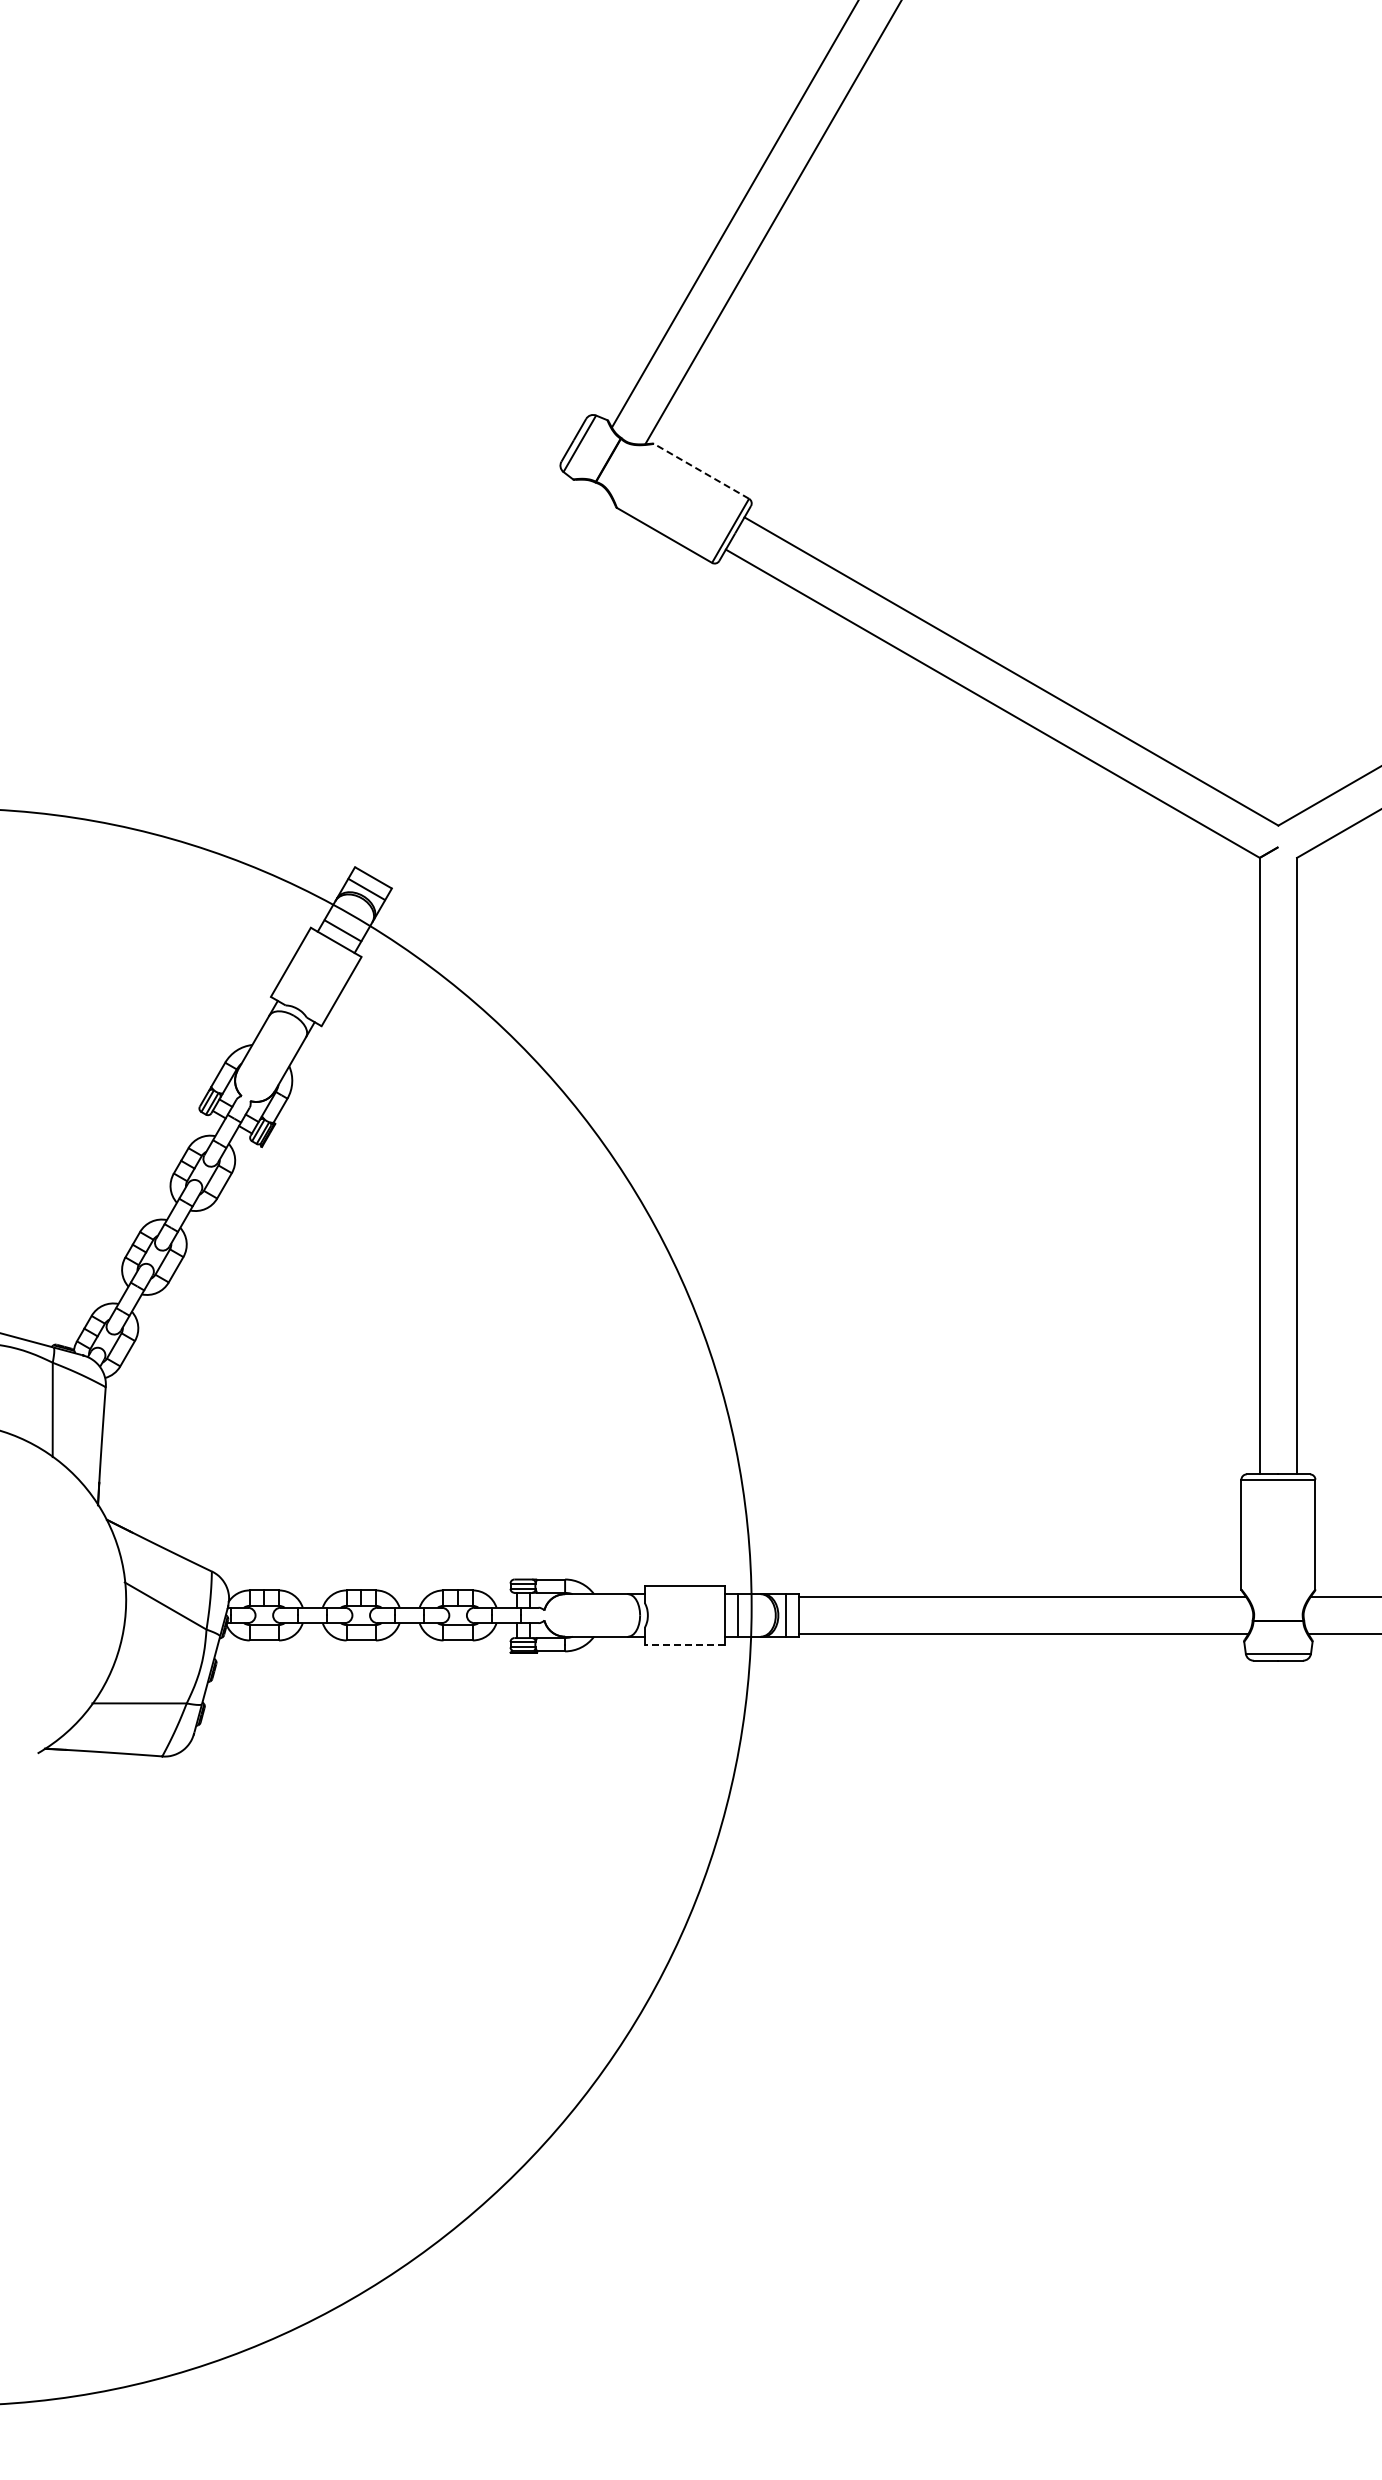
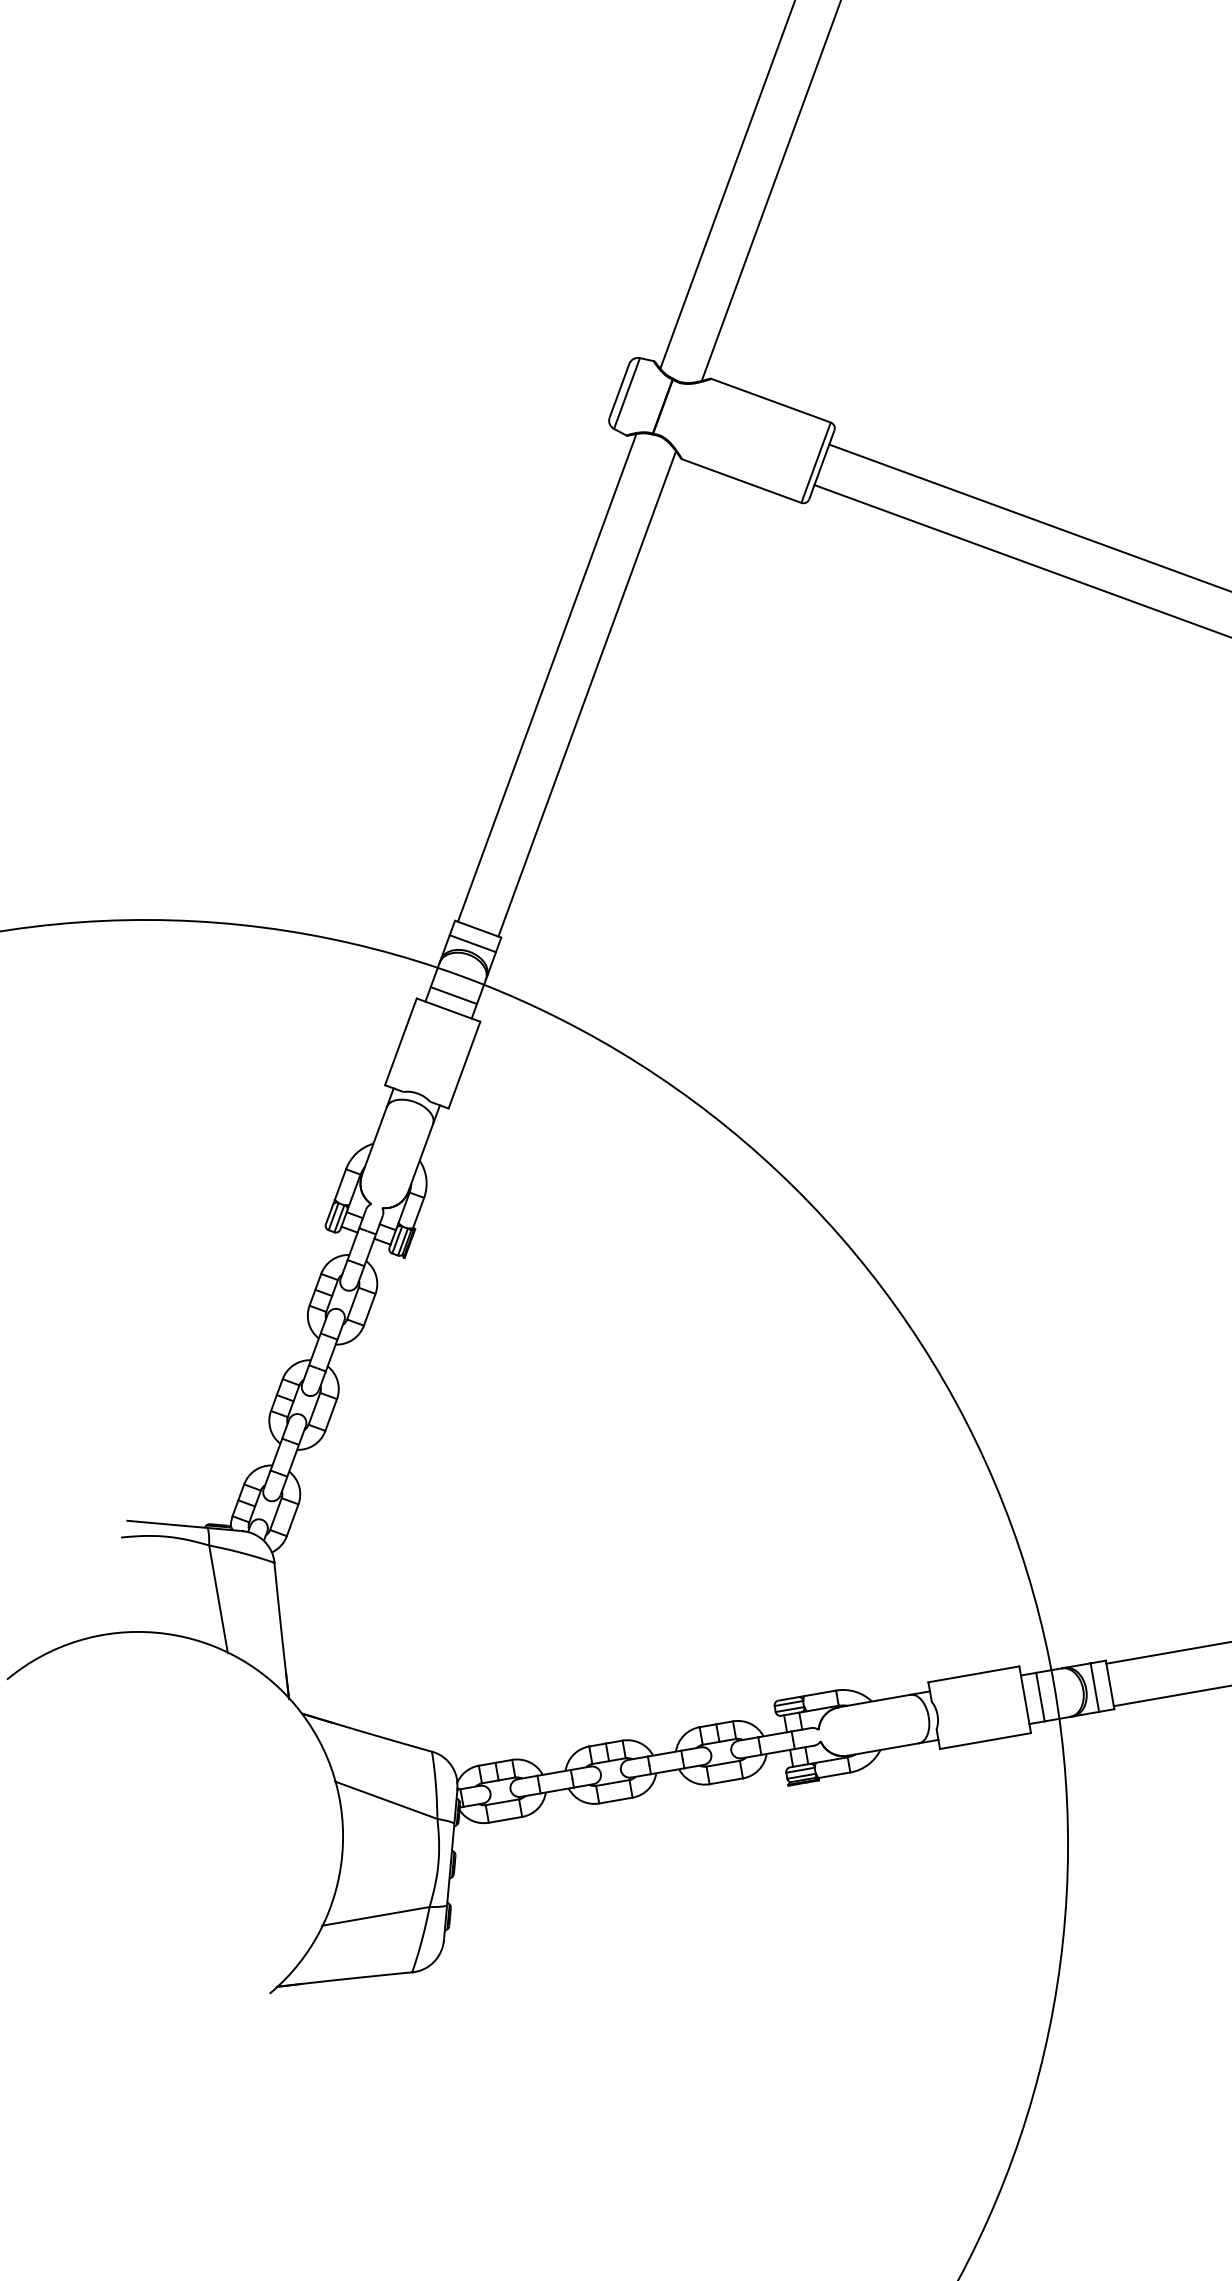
line: (701, 471) -> (771, 400), dashed -> solid
line: (469, 673) -> (546, 677), added
line: (500, 693) -> (586, 693), added
line: (684, 1644) -> (985, 1740), dashed -> solid

